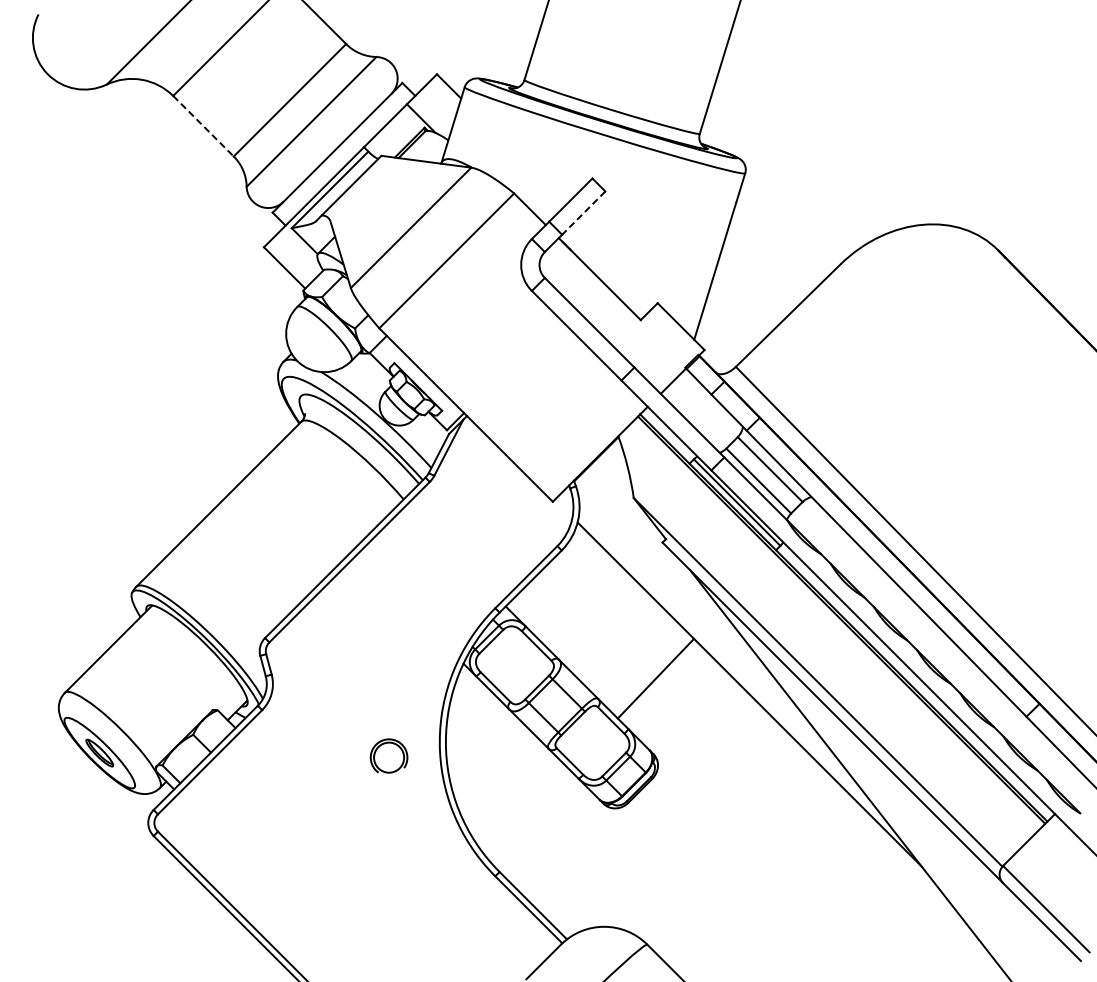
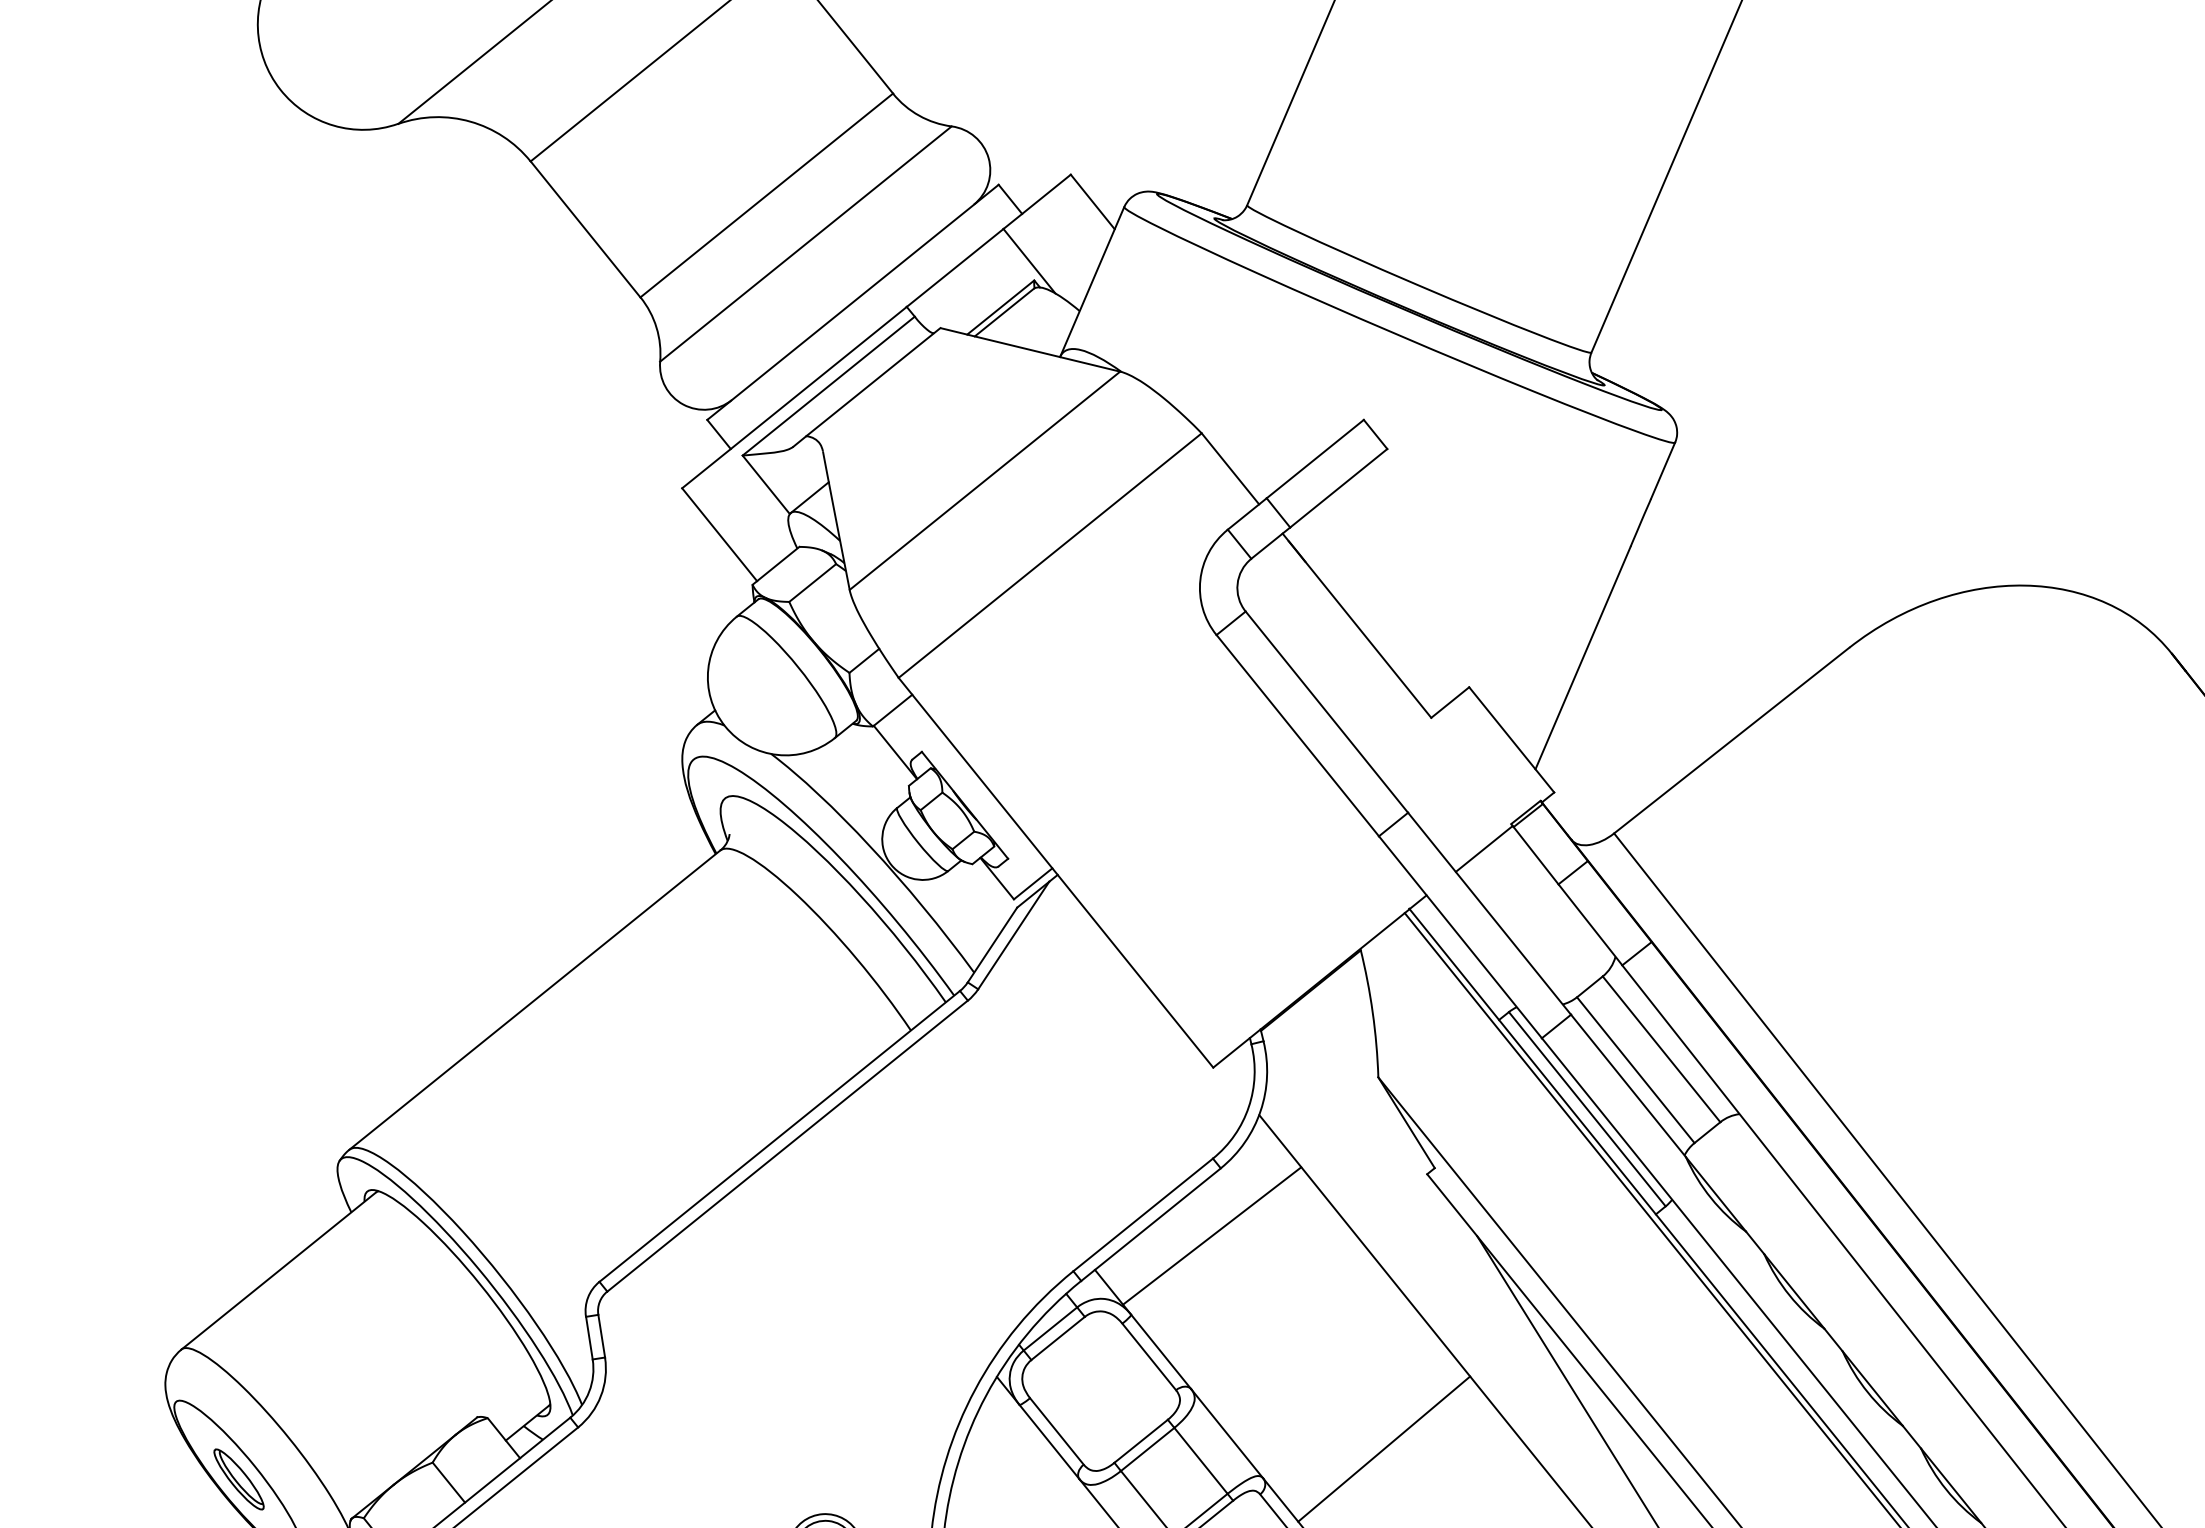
line: (203, 126) -> (585, 229), dashed -> solid
line: (583, 213) -> (1338, 488), dashed -> solid
line: (560, 583) -> (1211, 1235), added

